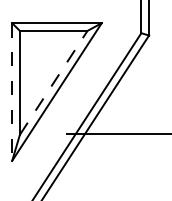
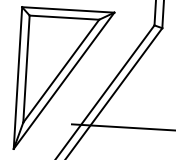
line: (53, 82) -> (61, 70), dashed -> solid
line: (12, 92) -> (18, 78), dashed -> solid

